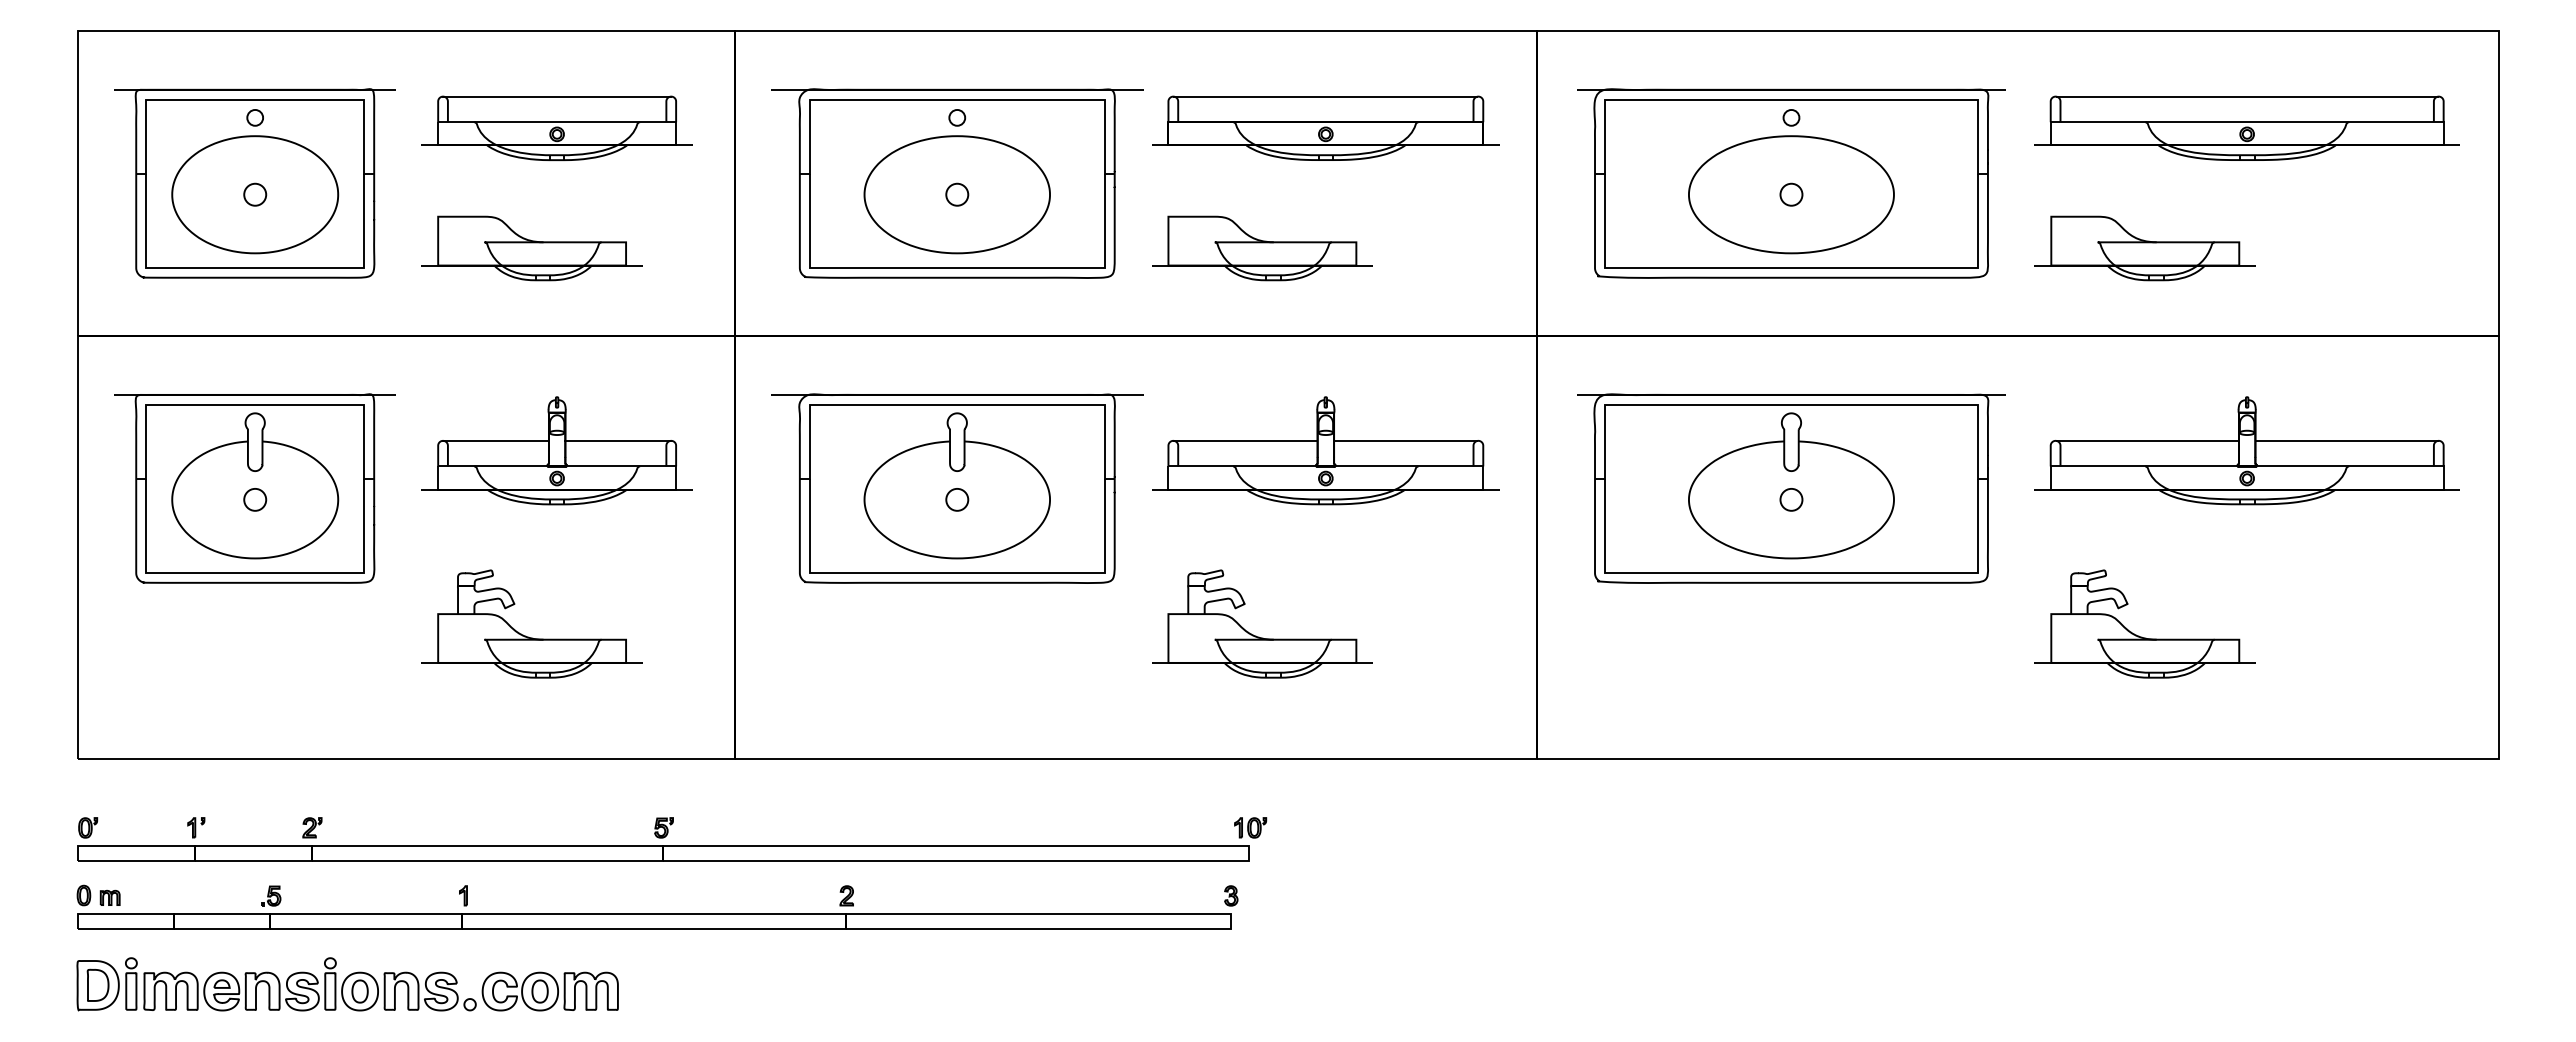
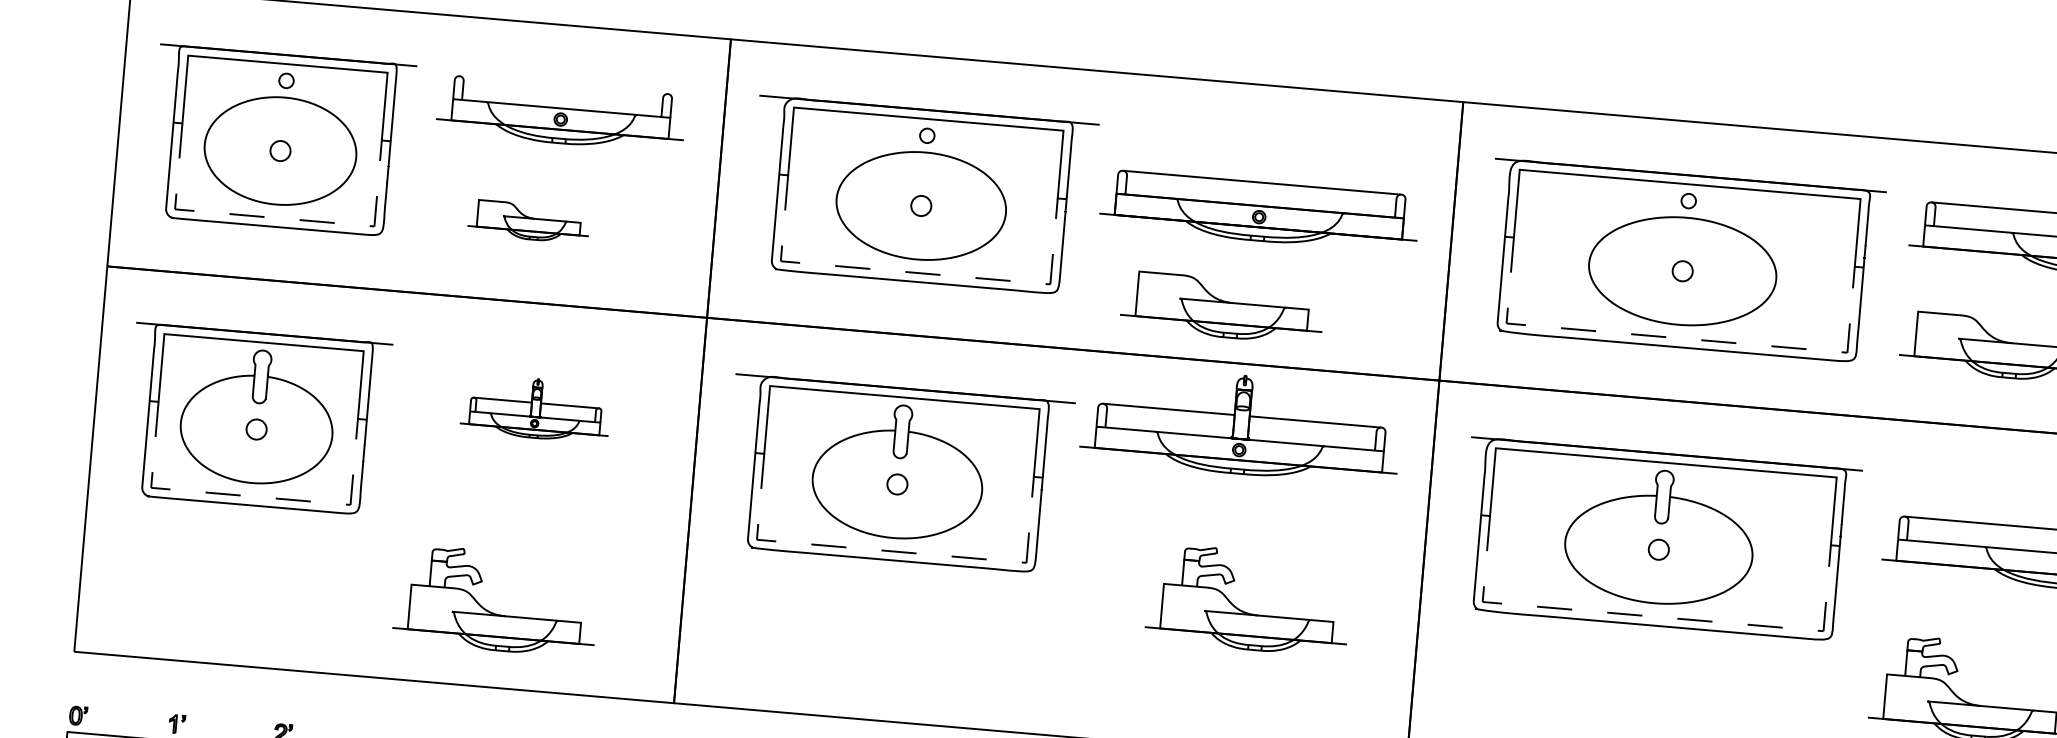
line: (557, 96) -> (564, 85), removed
part: (1325, 127) -> (1259, 210), moved
part: (531, 248) -> (528, 221), size x0.6
part: (1262, 248) -> (1222, 307), moved
line: (255, 267) -> (275, 217), solid -> dashed
line: (957, 267) -> (915, 272), solid -> dashed
line: (1791, 267) -> (1677, 337), solid -> dashed
part: (556, 450) -> (535, 408), size x0.6
part: (1325, 450) -> (1241, 424), moved
line: (255, 573) -> (251, 496), solid -> dashed
line: (957, 573) -> (891, 551), solid -> dashed
line: (1791, 573) -> (1653, 616), solid -> dashed
part: (528, 636) -> (492, 612), moved
part: (1259, 636) -> (1245, 611), moved

